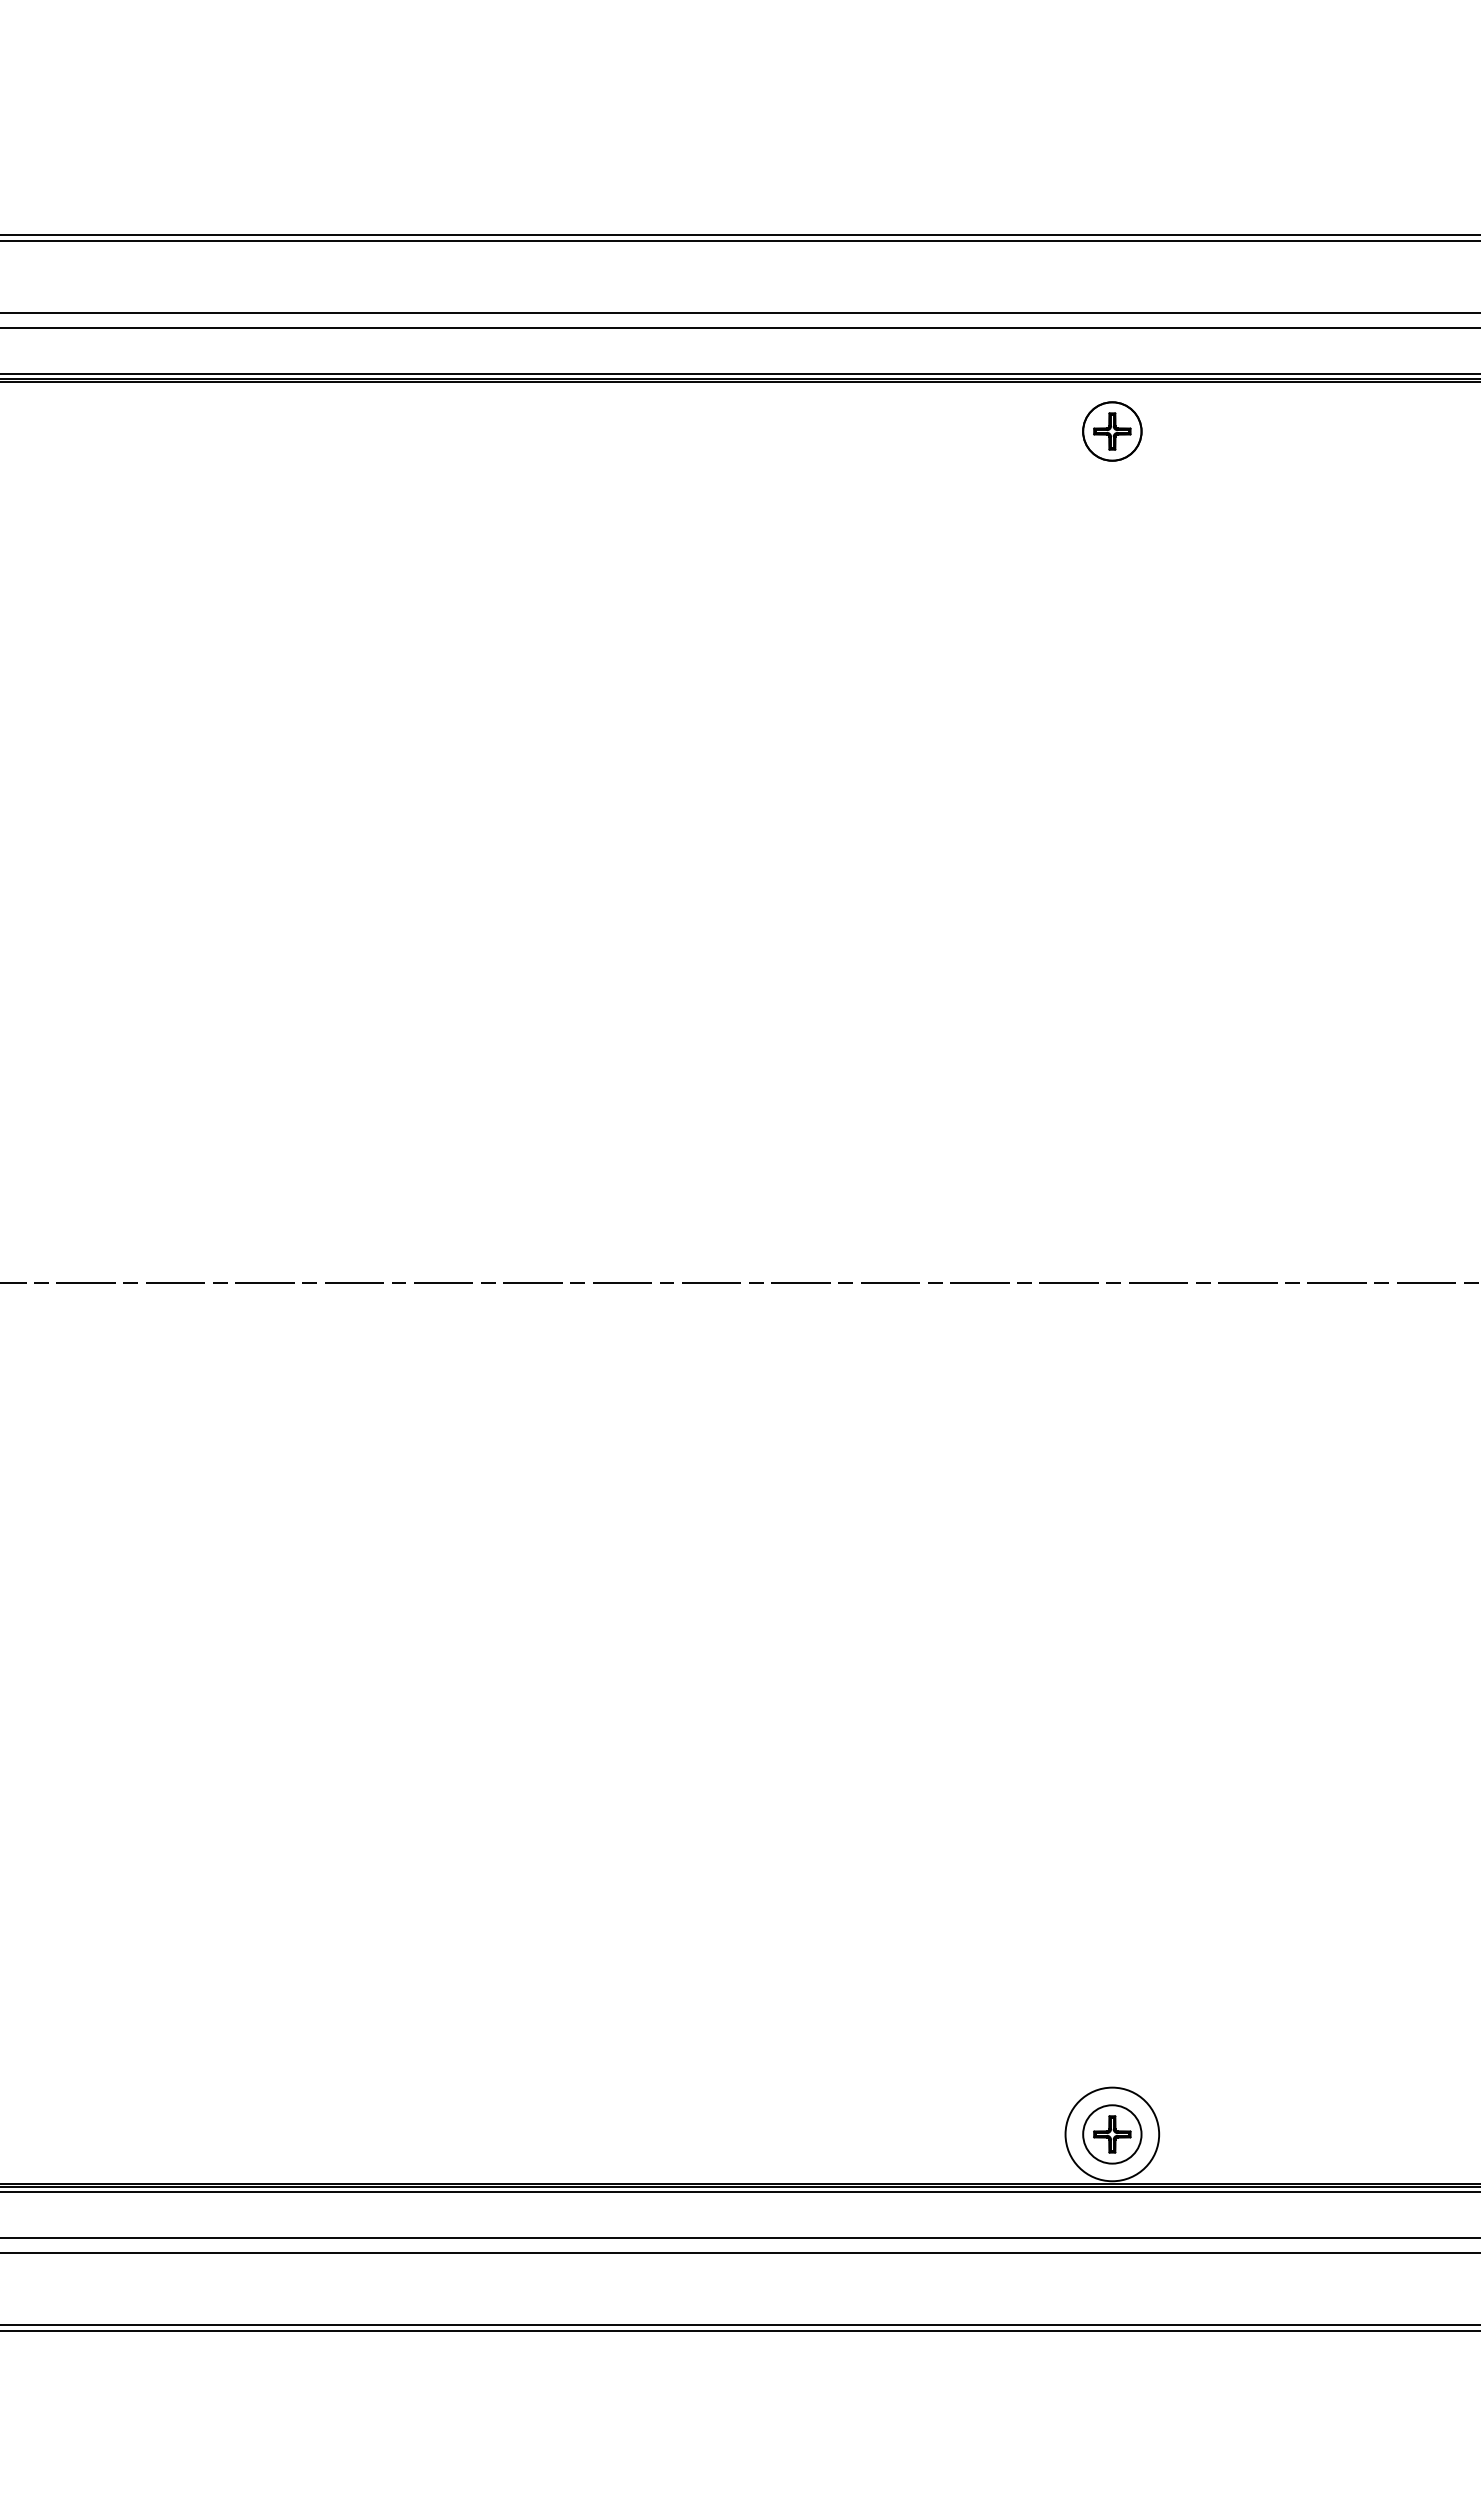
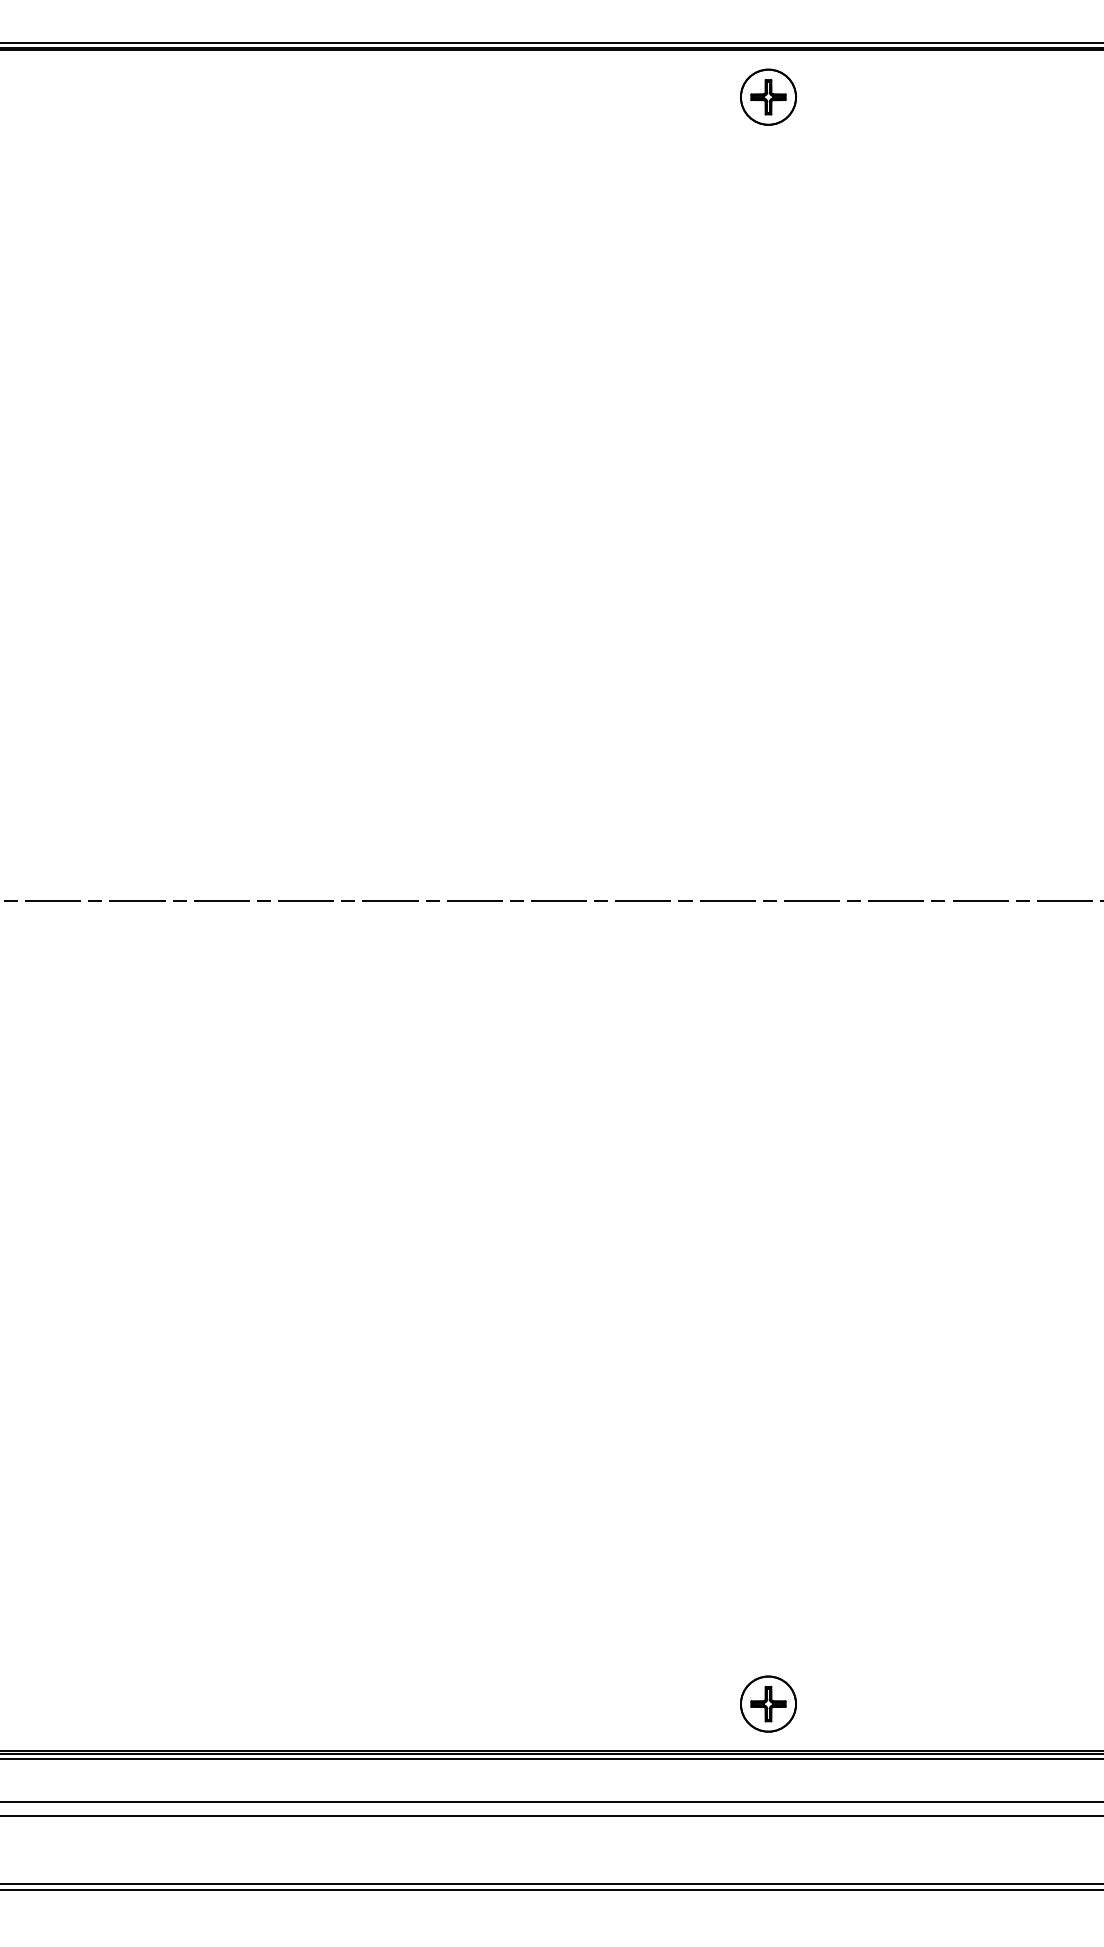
circle: (1112, 2134) -> (768, 1704), size x0.62

